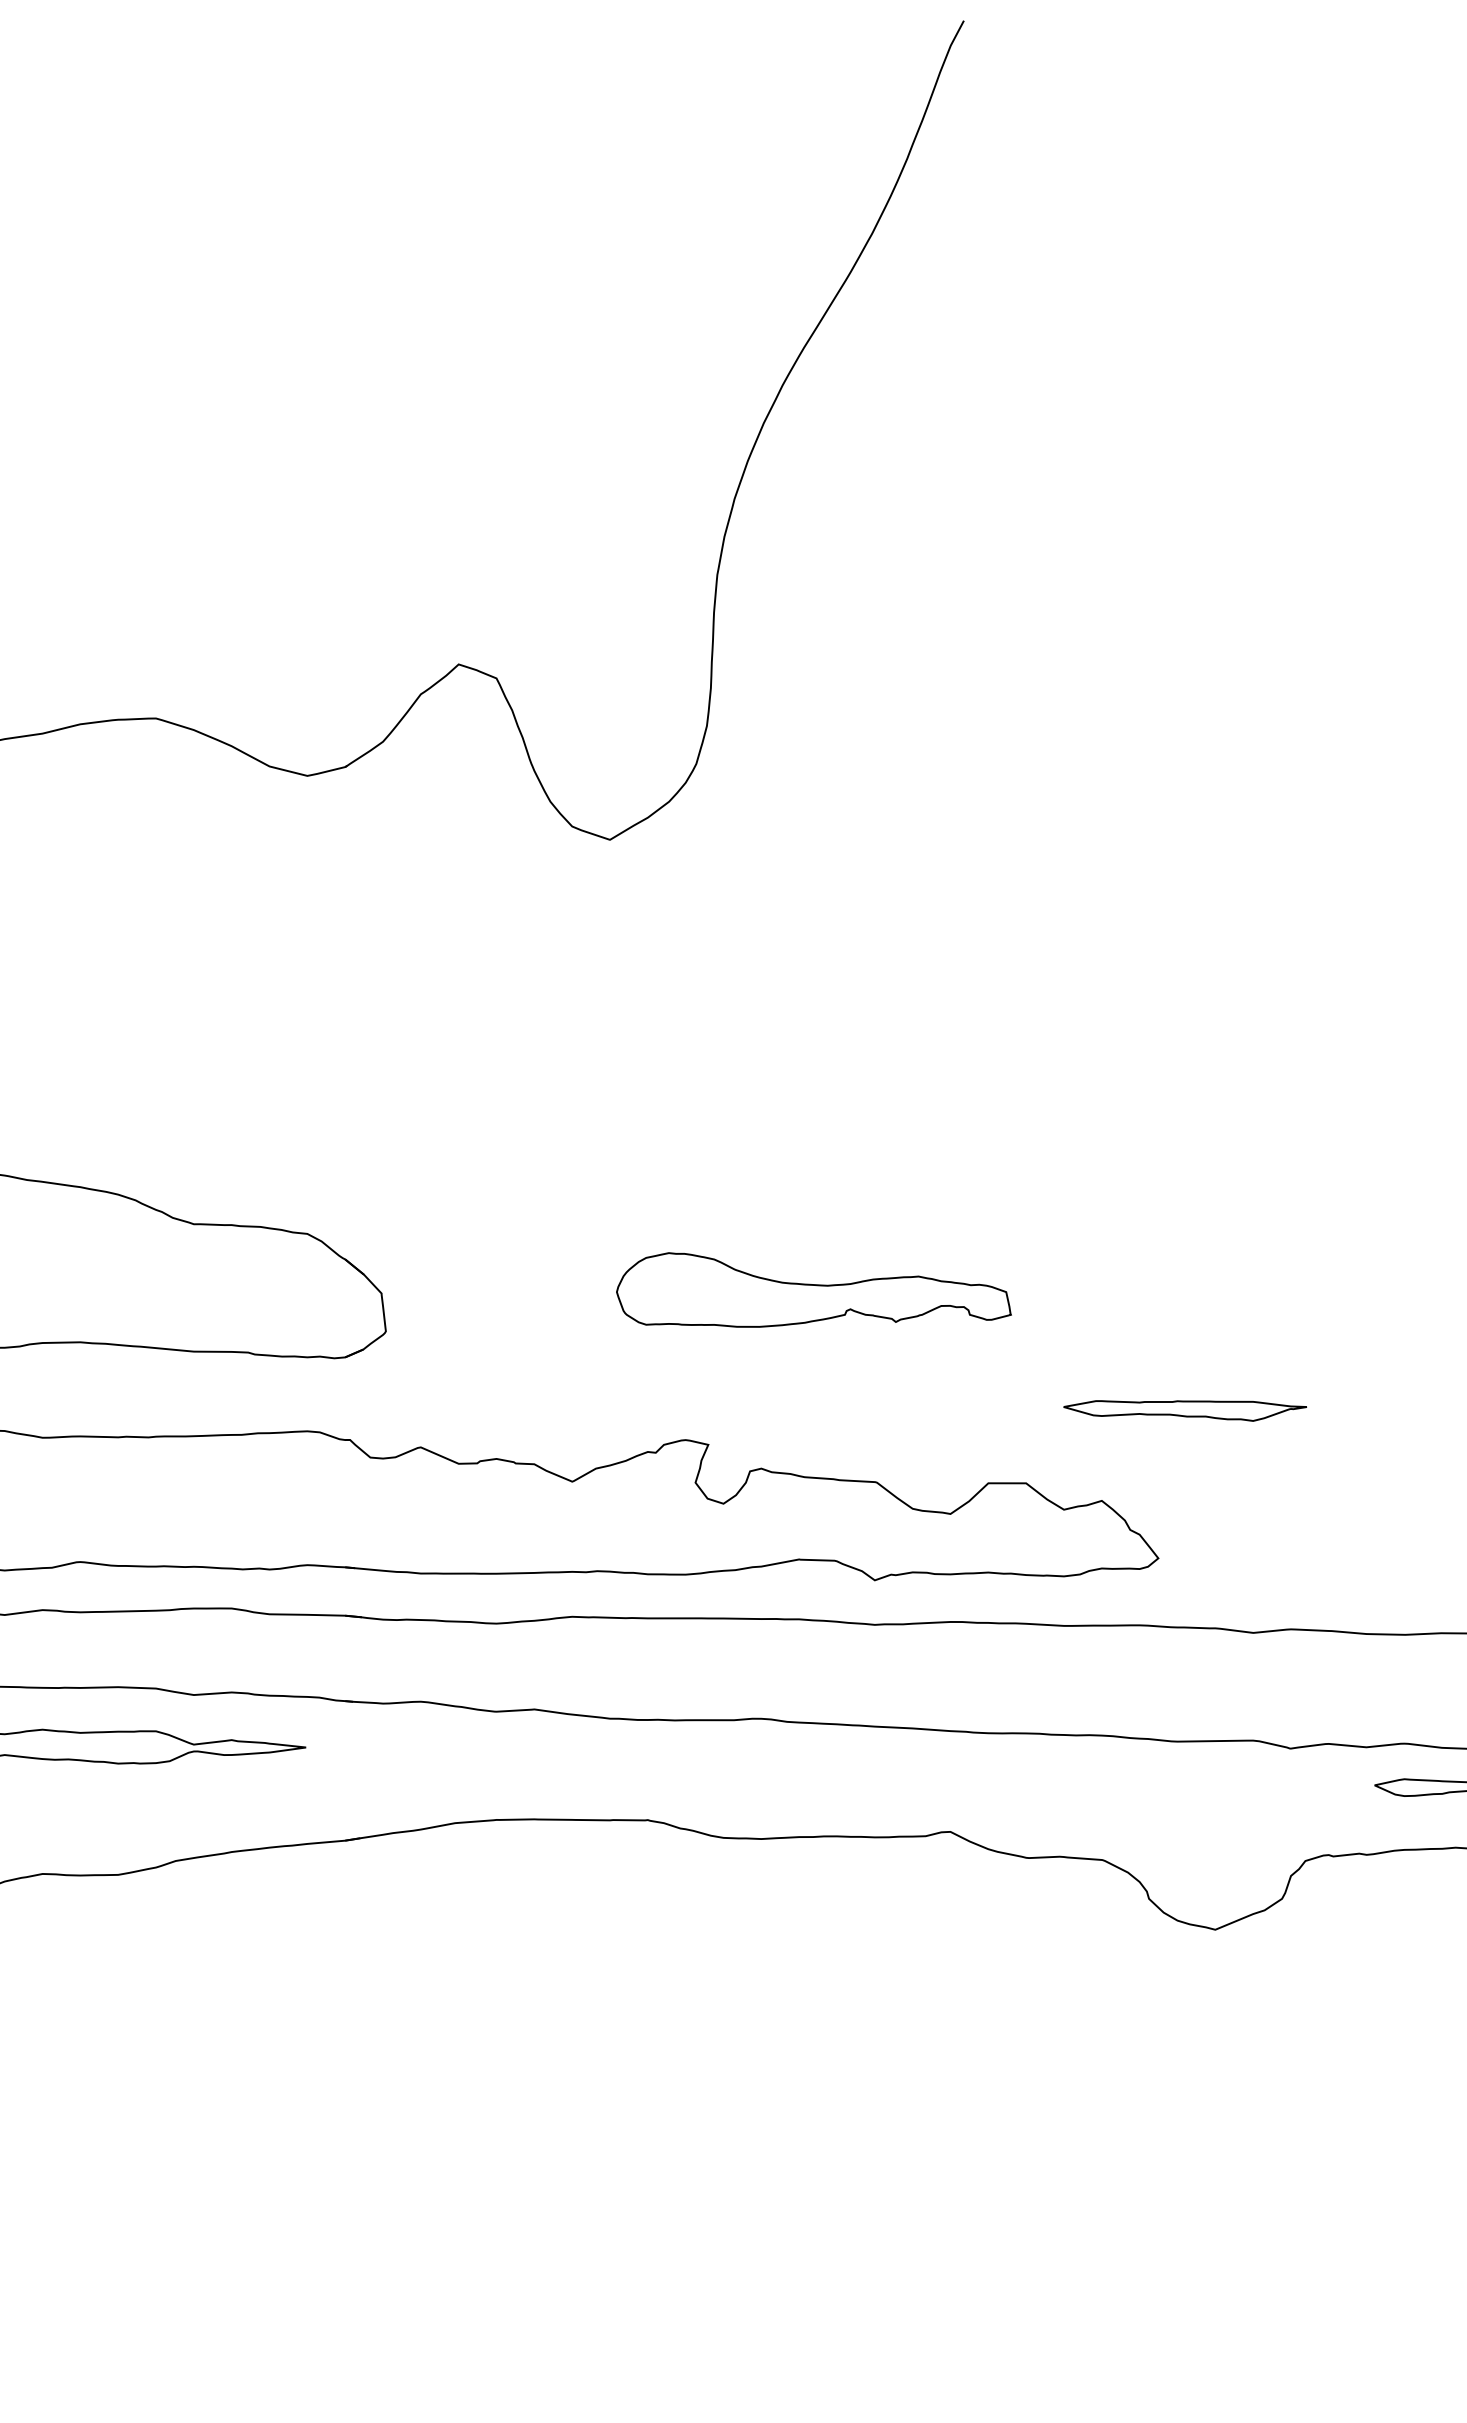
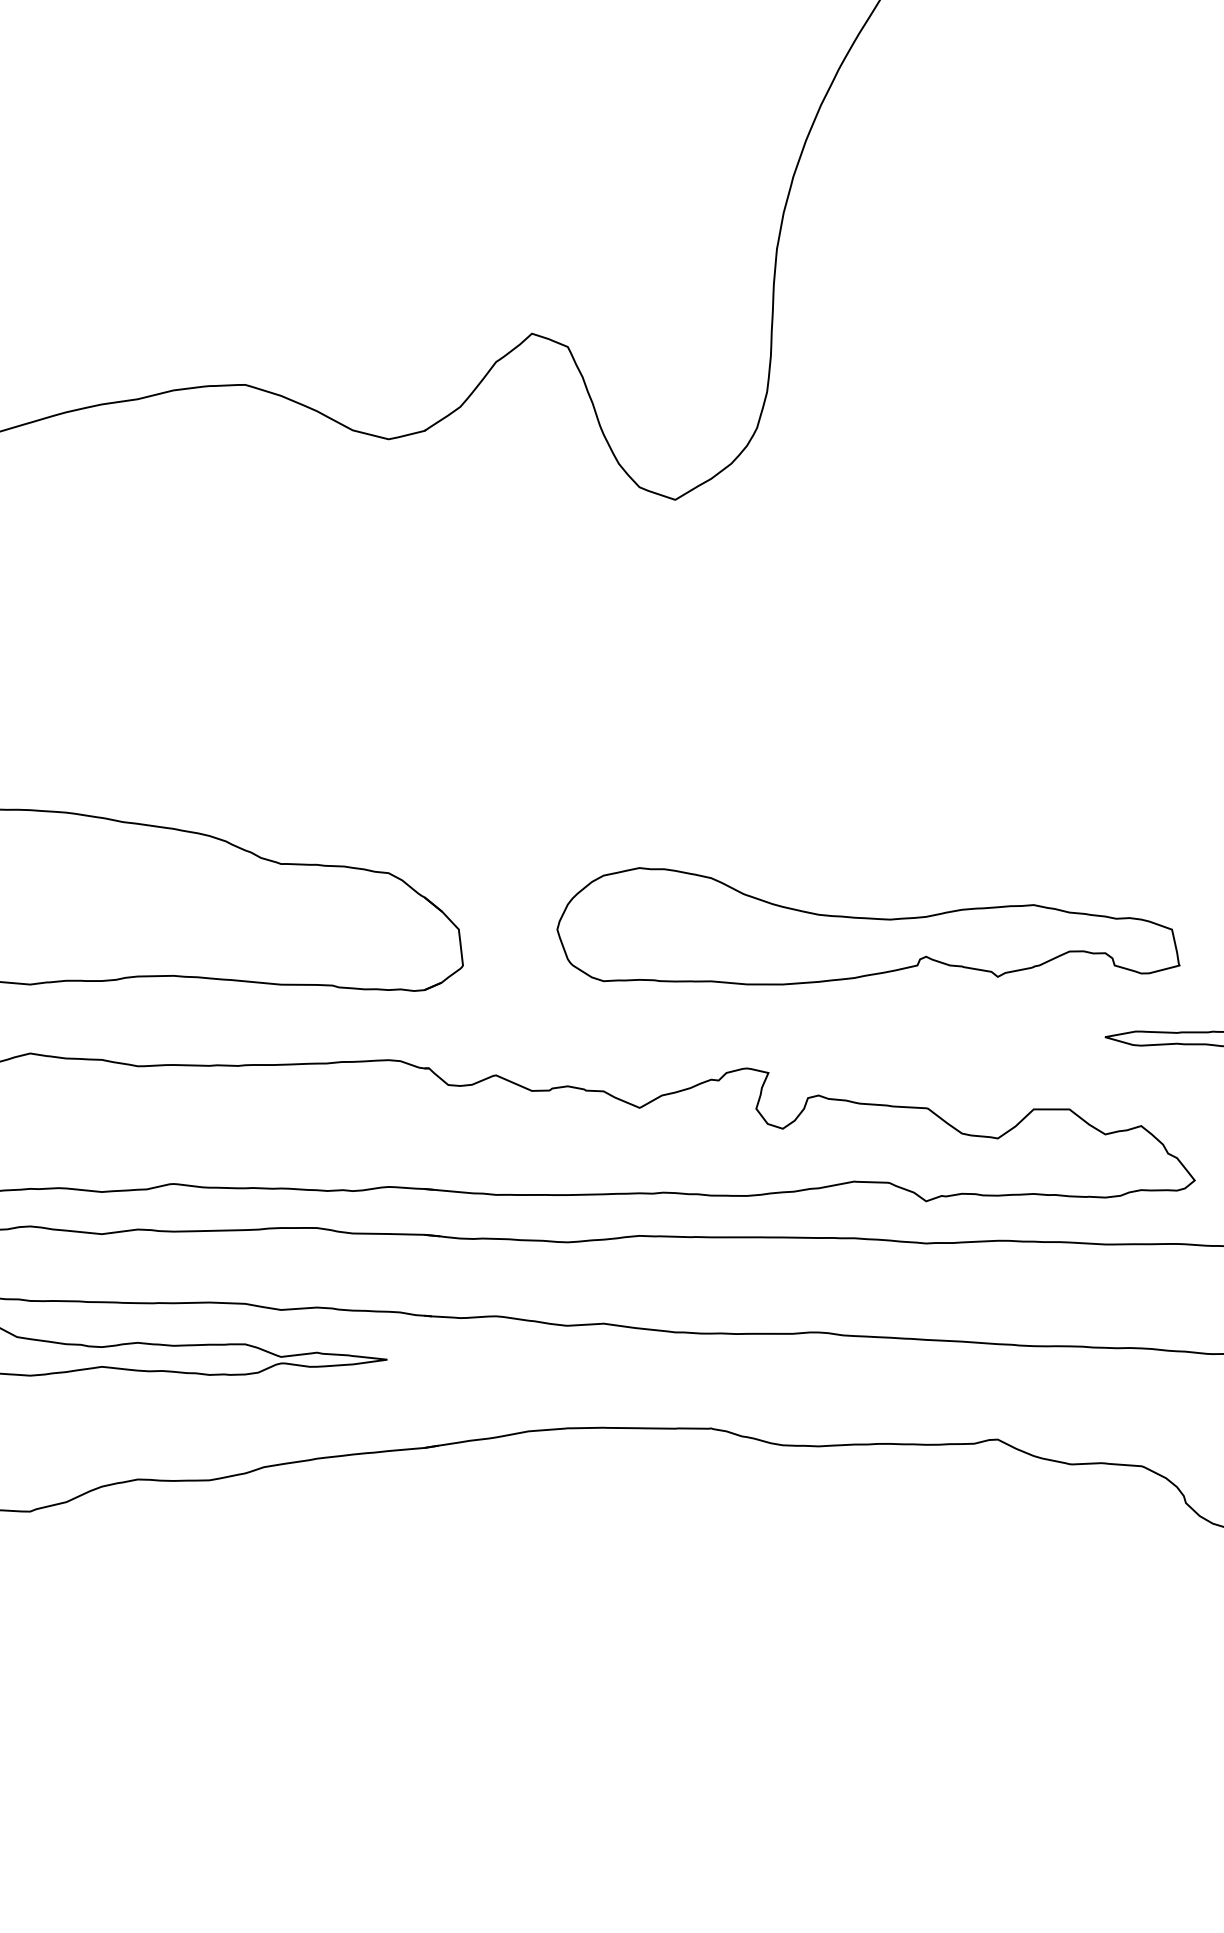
part: (813, 1289) -> (868, 925), size x1.67

